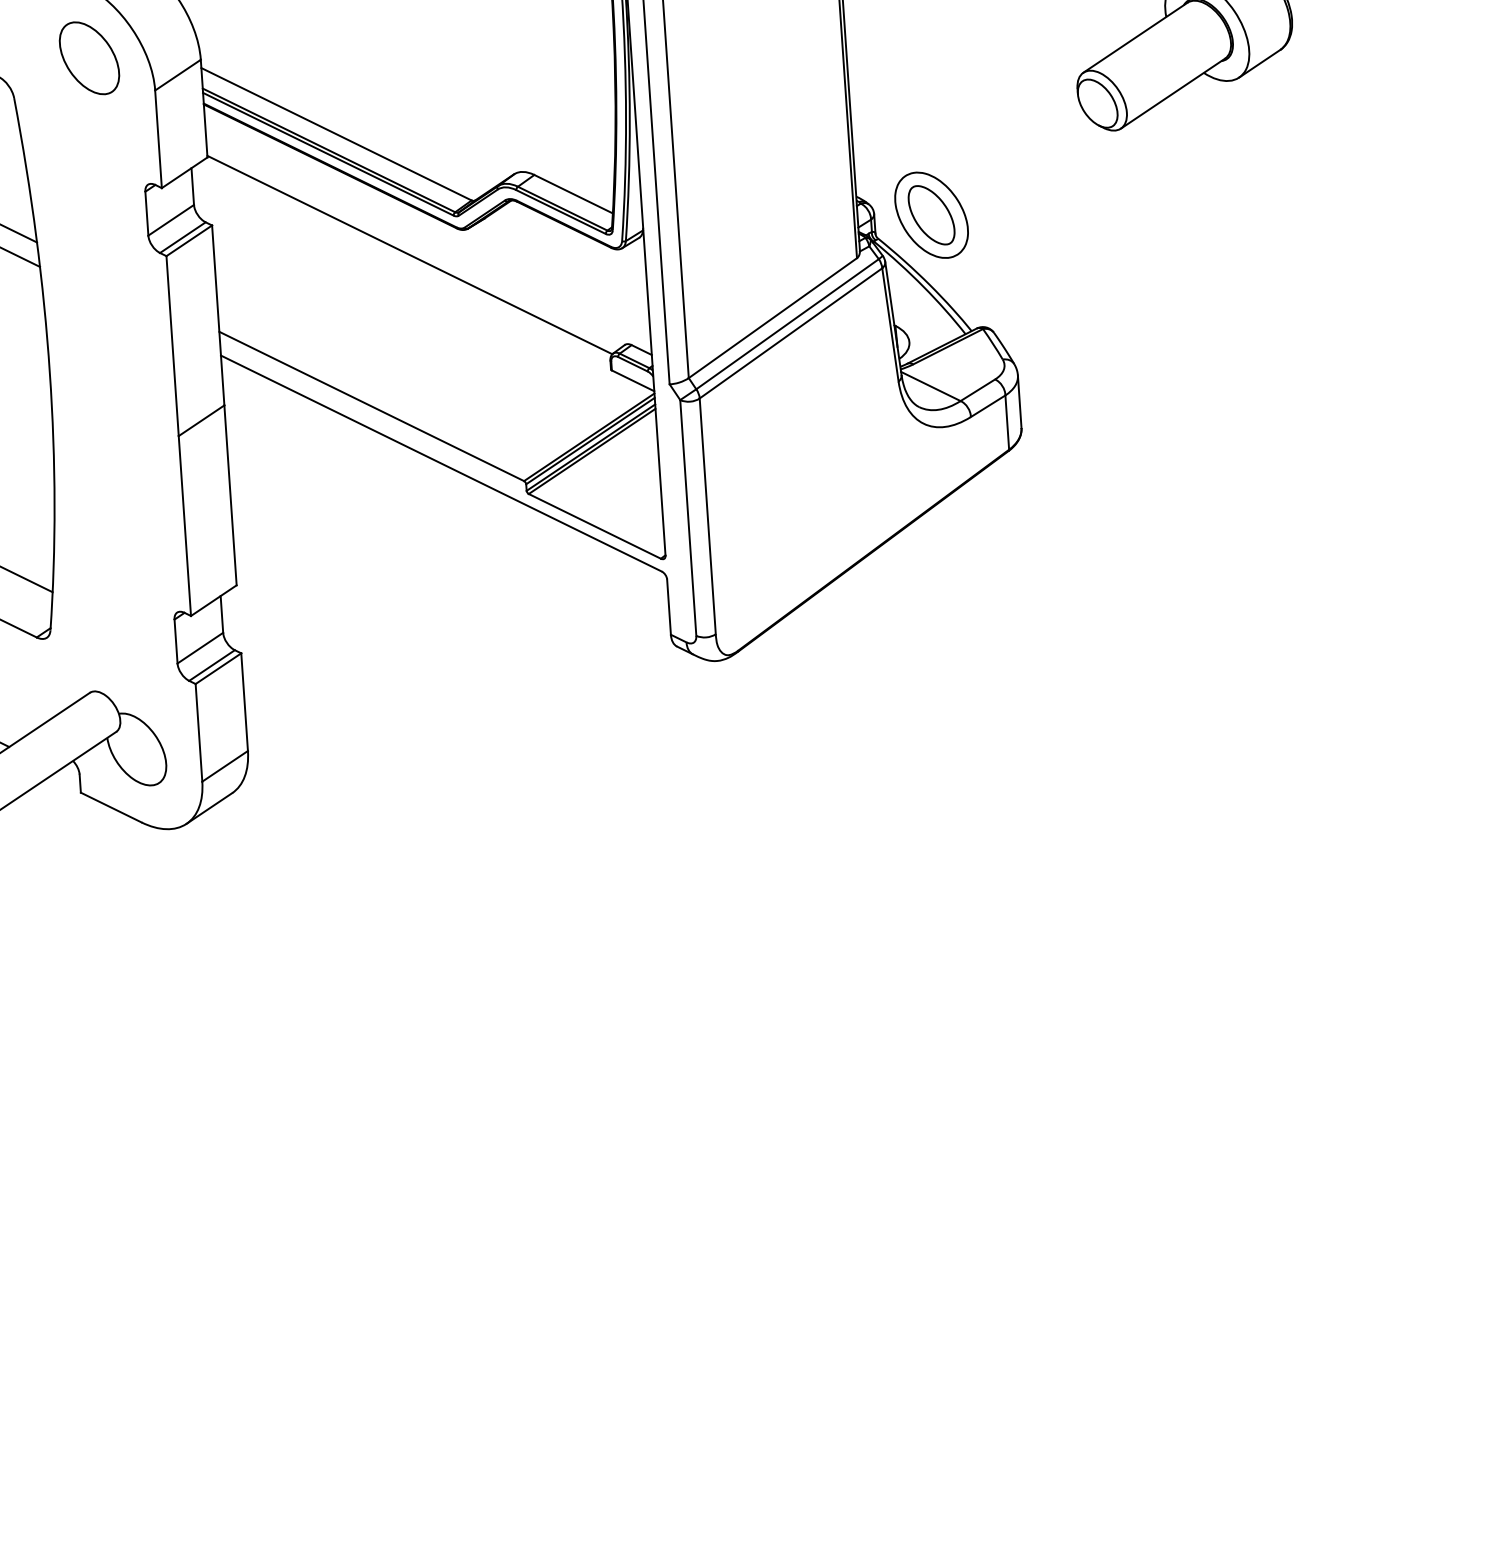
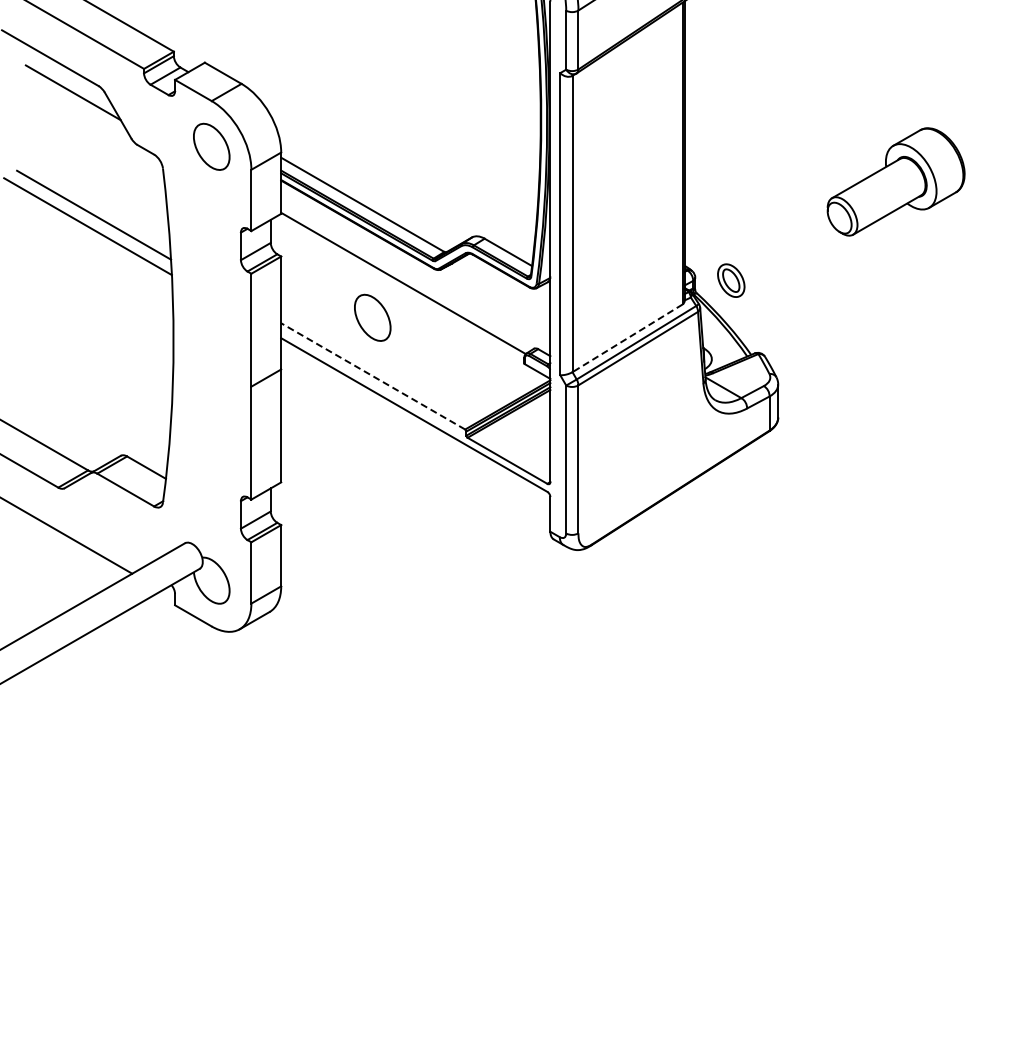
part: (932, 214) -> (731, 280), size x0.6
part: (364, 312) -> (372, 317), added
line: (772, 318) -> (627, 338), solid -> dashed
line: (370, 406) -> (372, 376), solid -> dashed

